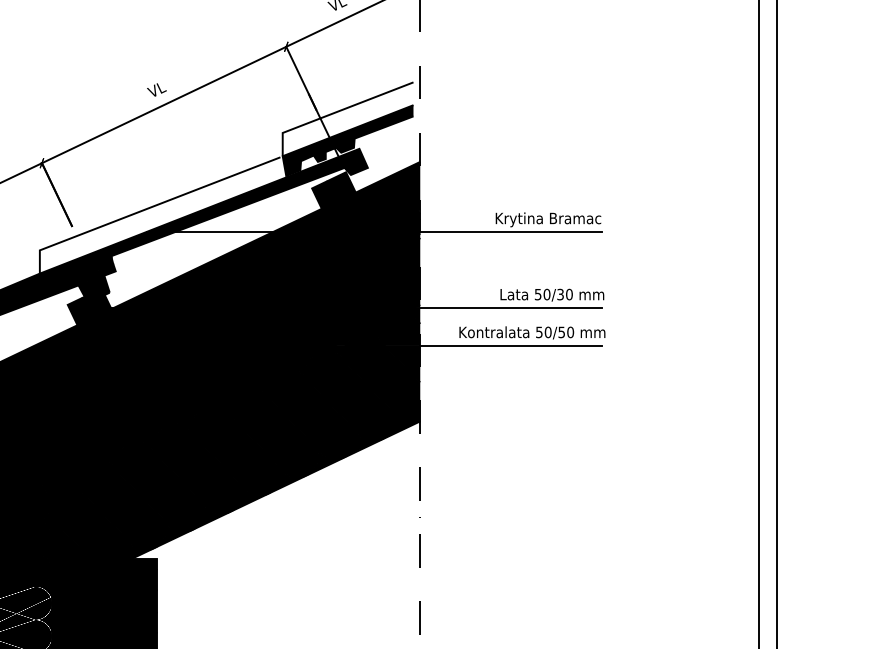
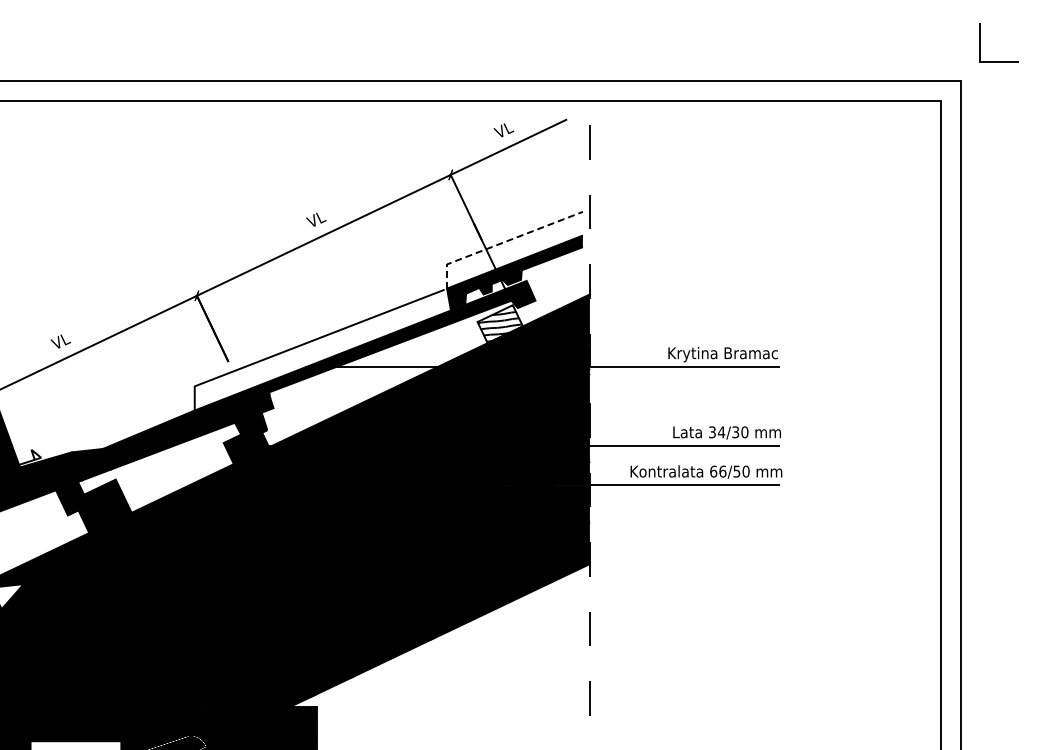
line: (336, 111) -> (502, 242), solid -> dashed
fill: (333, 190) -> (499, 324), removed
text: (543, 294) -> (717, 432), 50/30 -> 34/30
text: (544, 332) -> (718, 471), 50/50 -> 66/50

